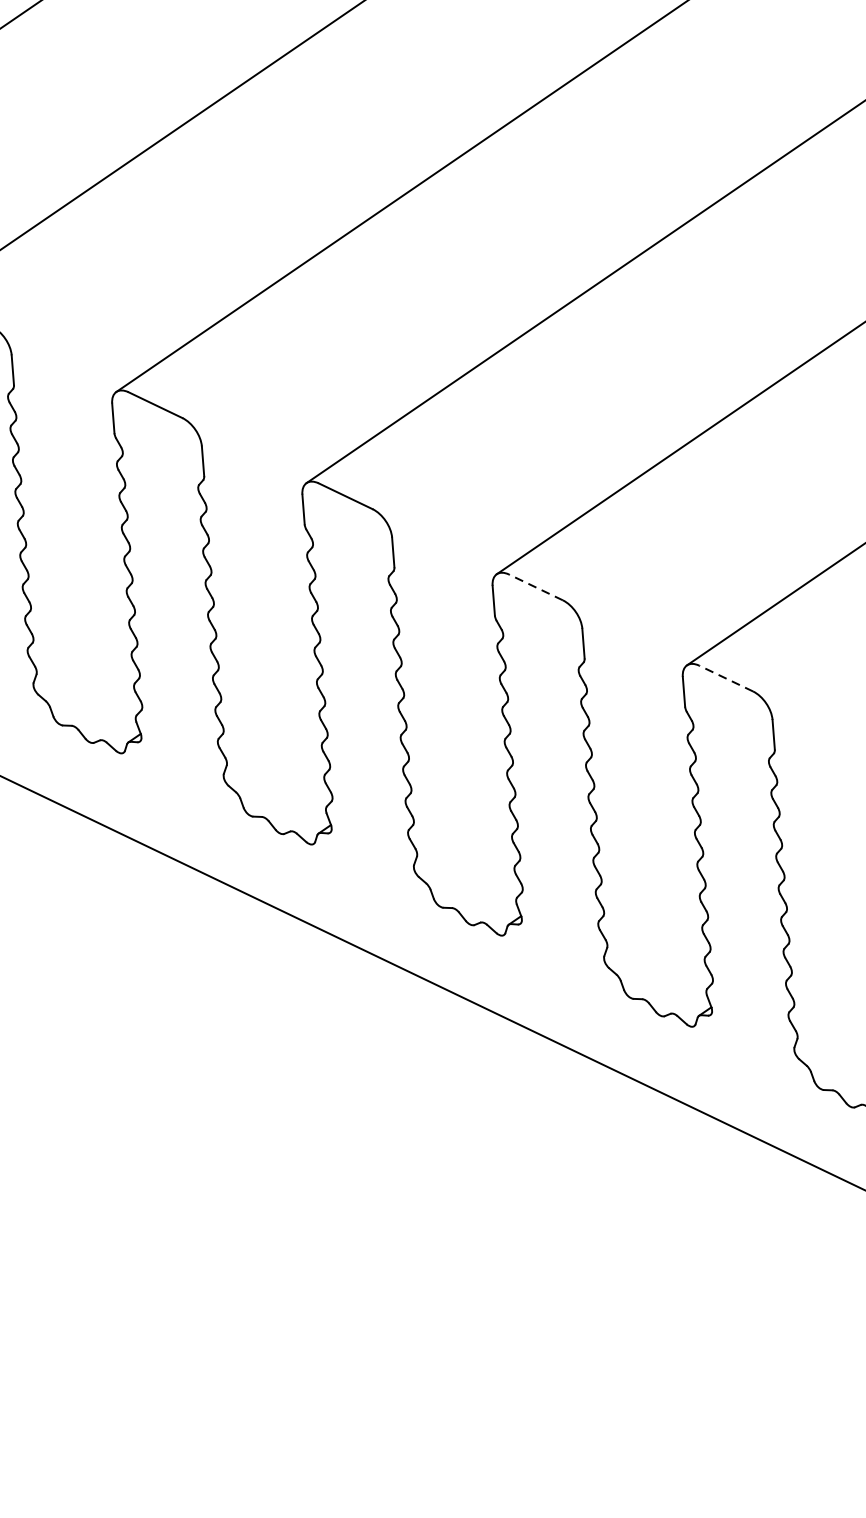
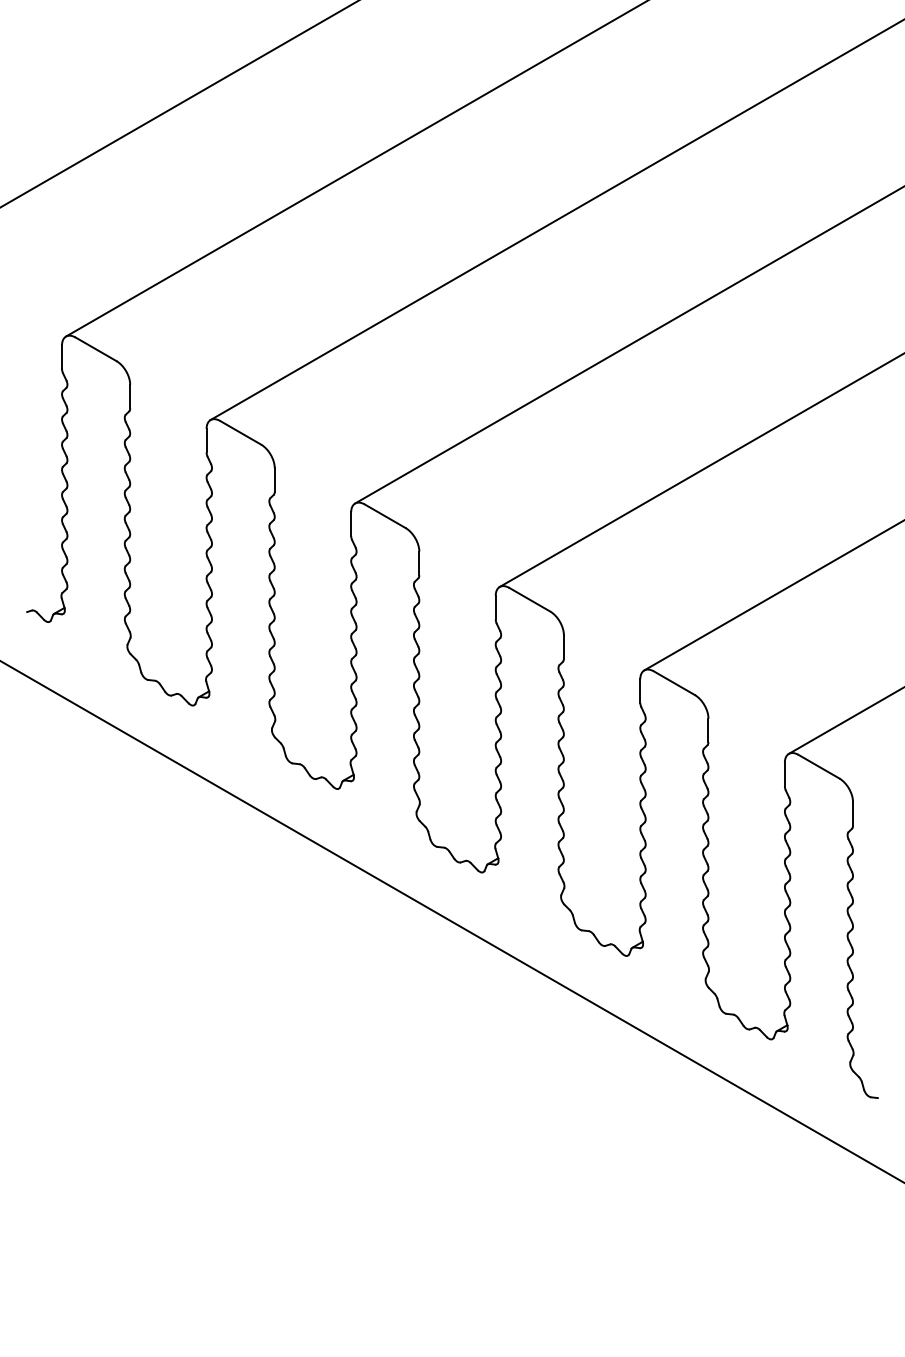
line: (535, 587) -> (529, 599), dashed -> solid
line: (726, 678) -> (674, 683), dashed -> solid

